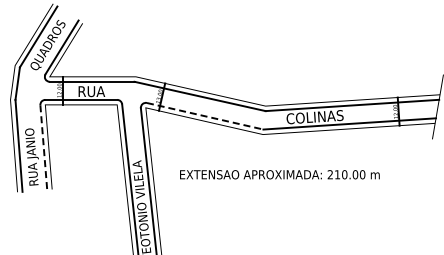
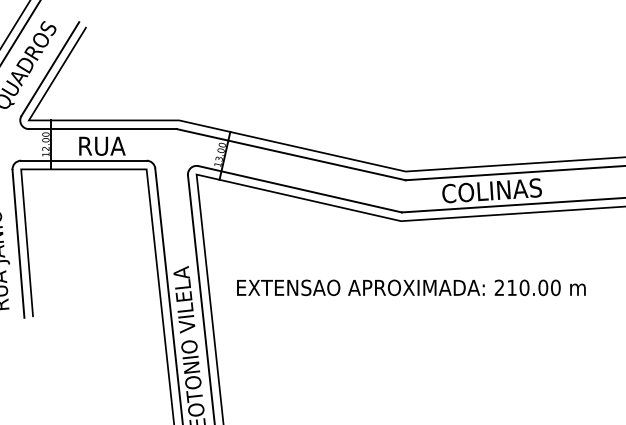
line: (205, 116) -> (300, 189), dashed -> solid
line: (43, 148) -> (17, 245), dashed -> solid
text: (279, 174) -> (410, 287), moved

